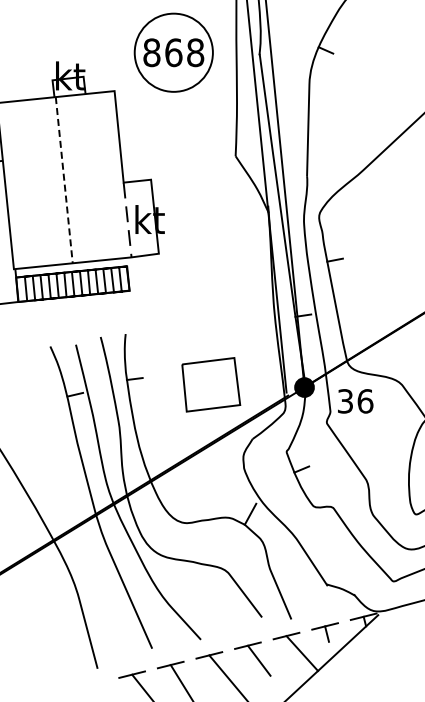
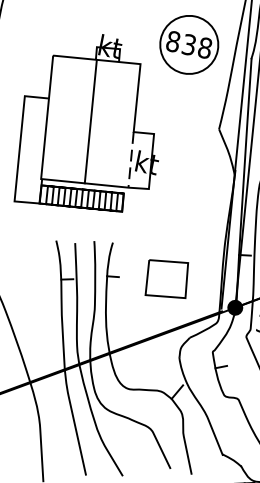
text: (173, 52) -> (189, 44), 868 -> 838
line: (64, 180) -> (90, 121), dashed -> solid
part: (211, 384) -> (167, 278), moved

